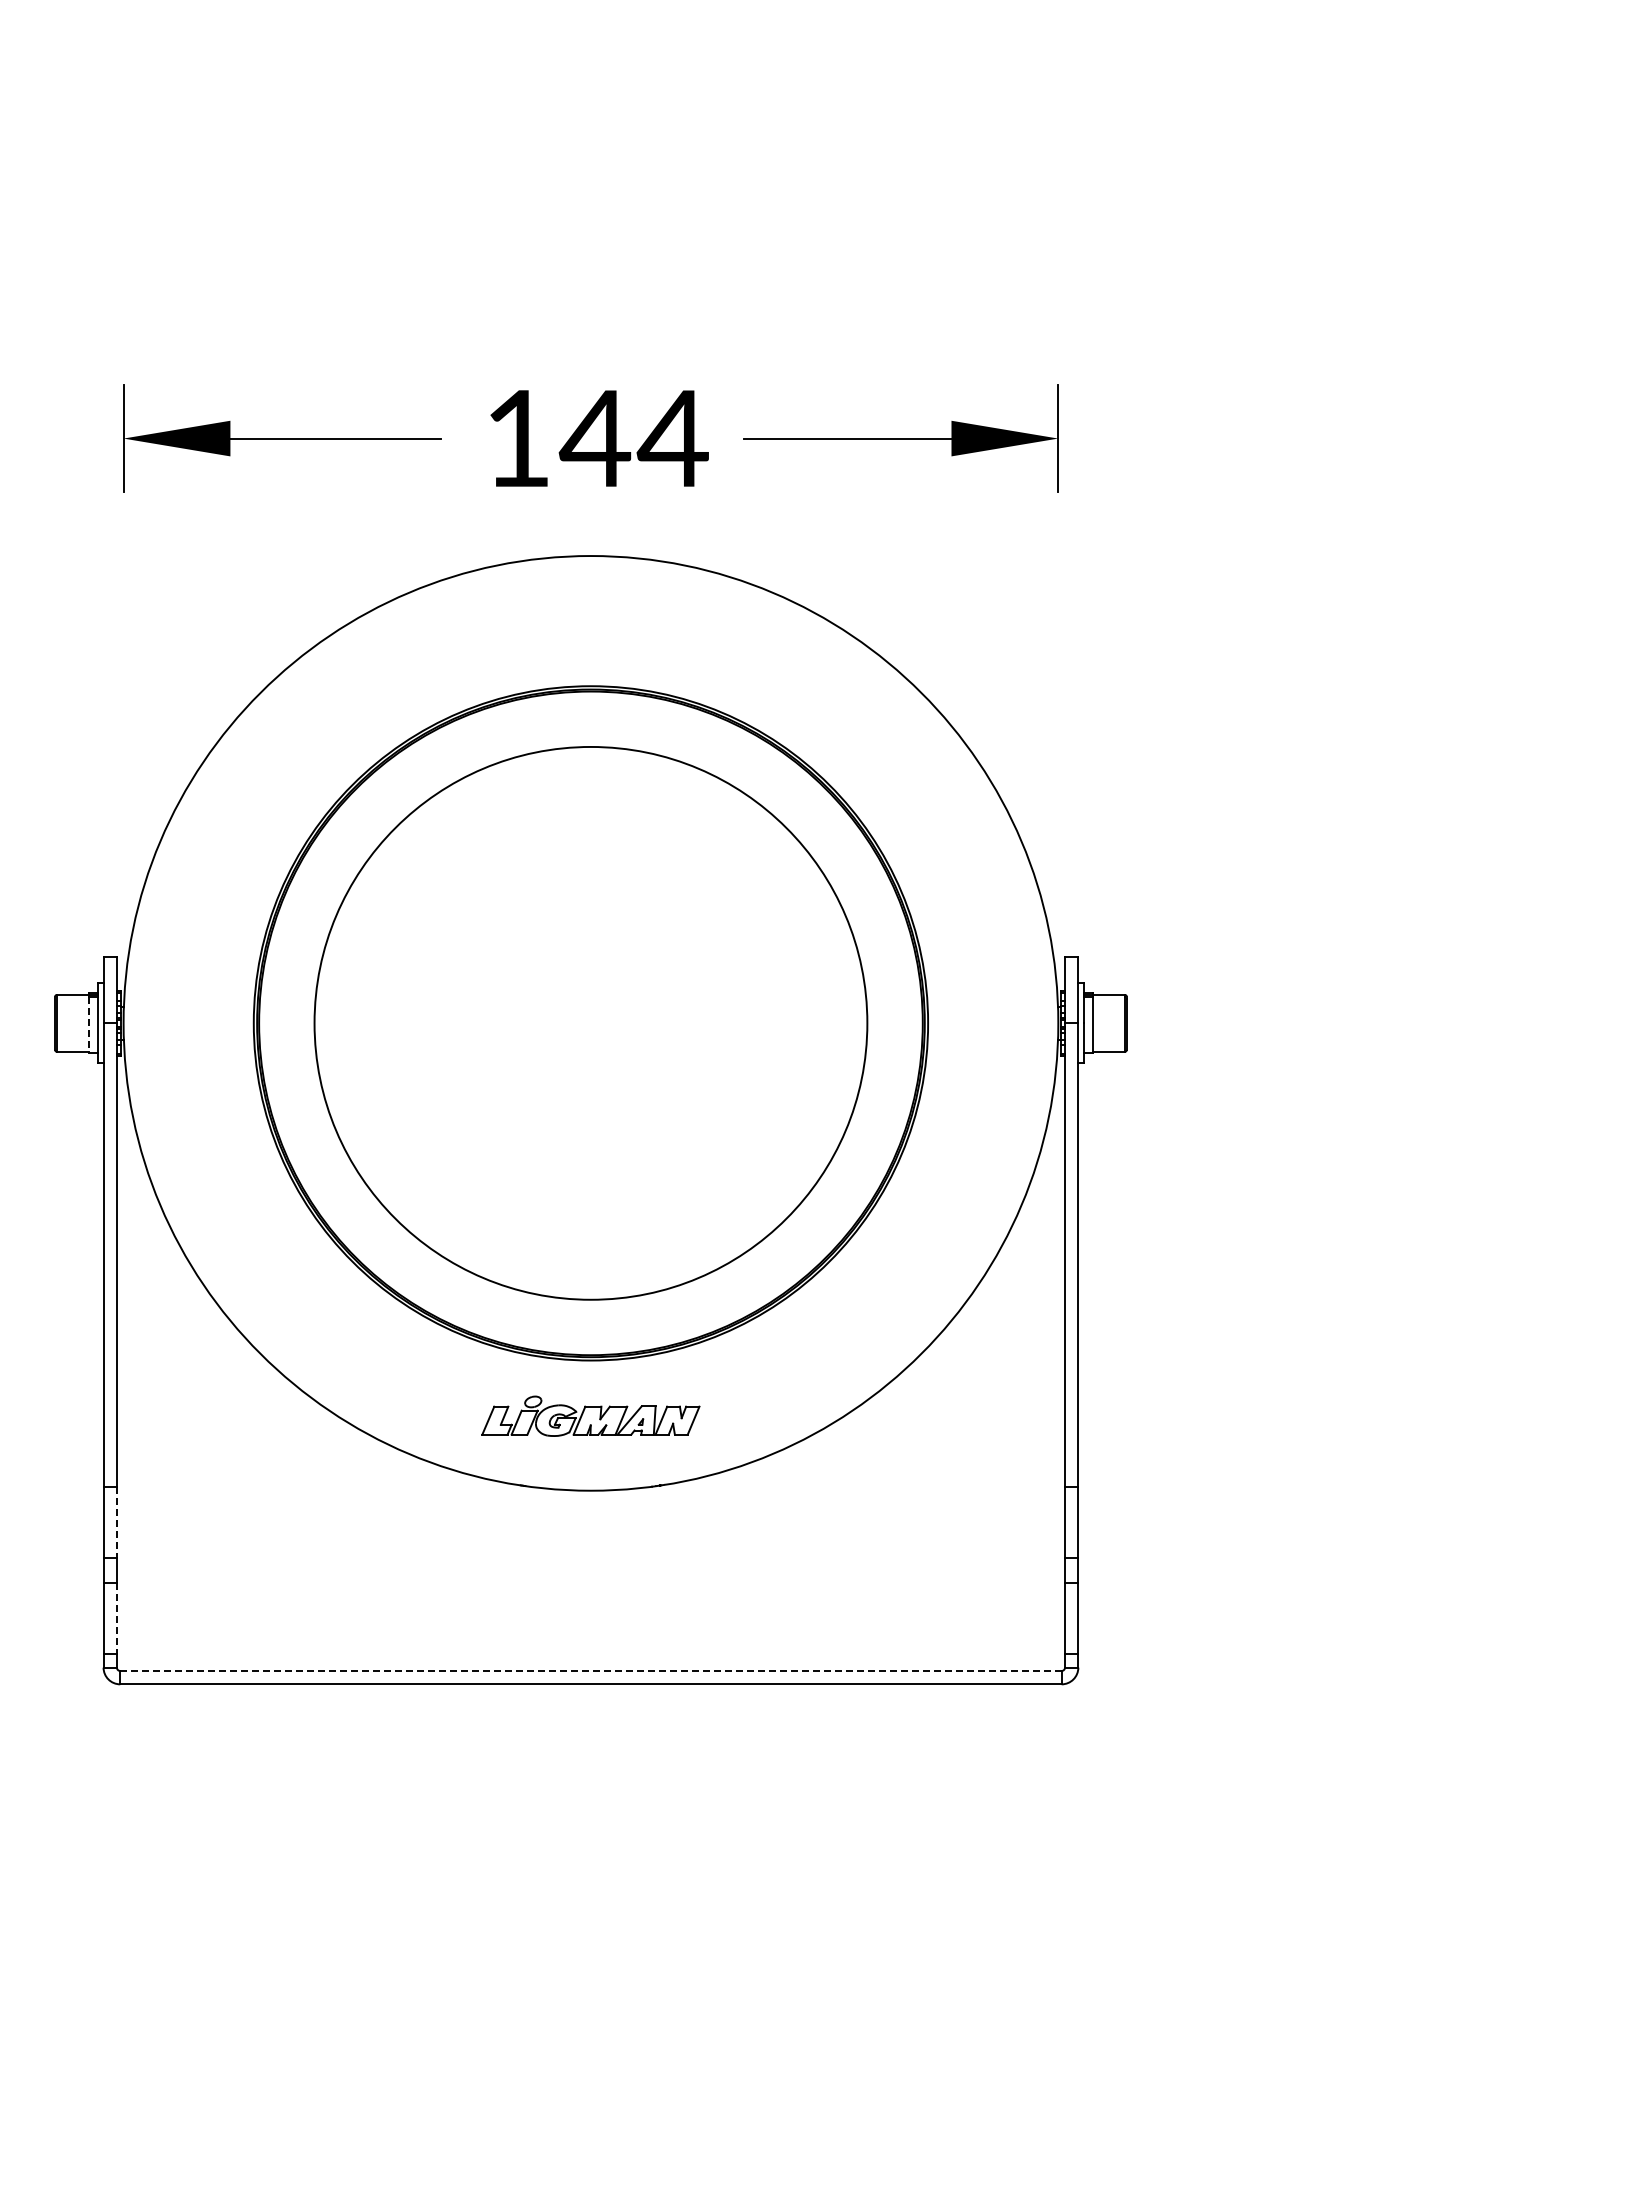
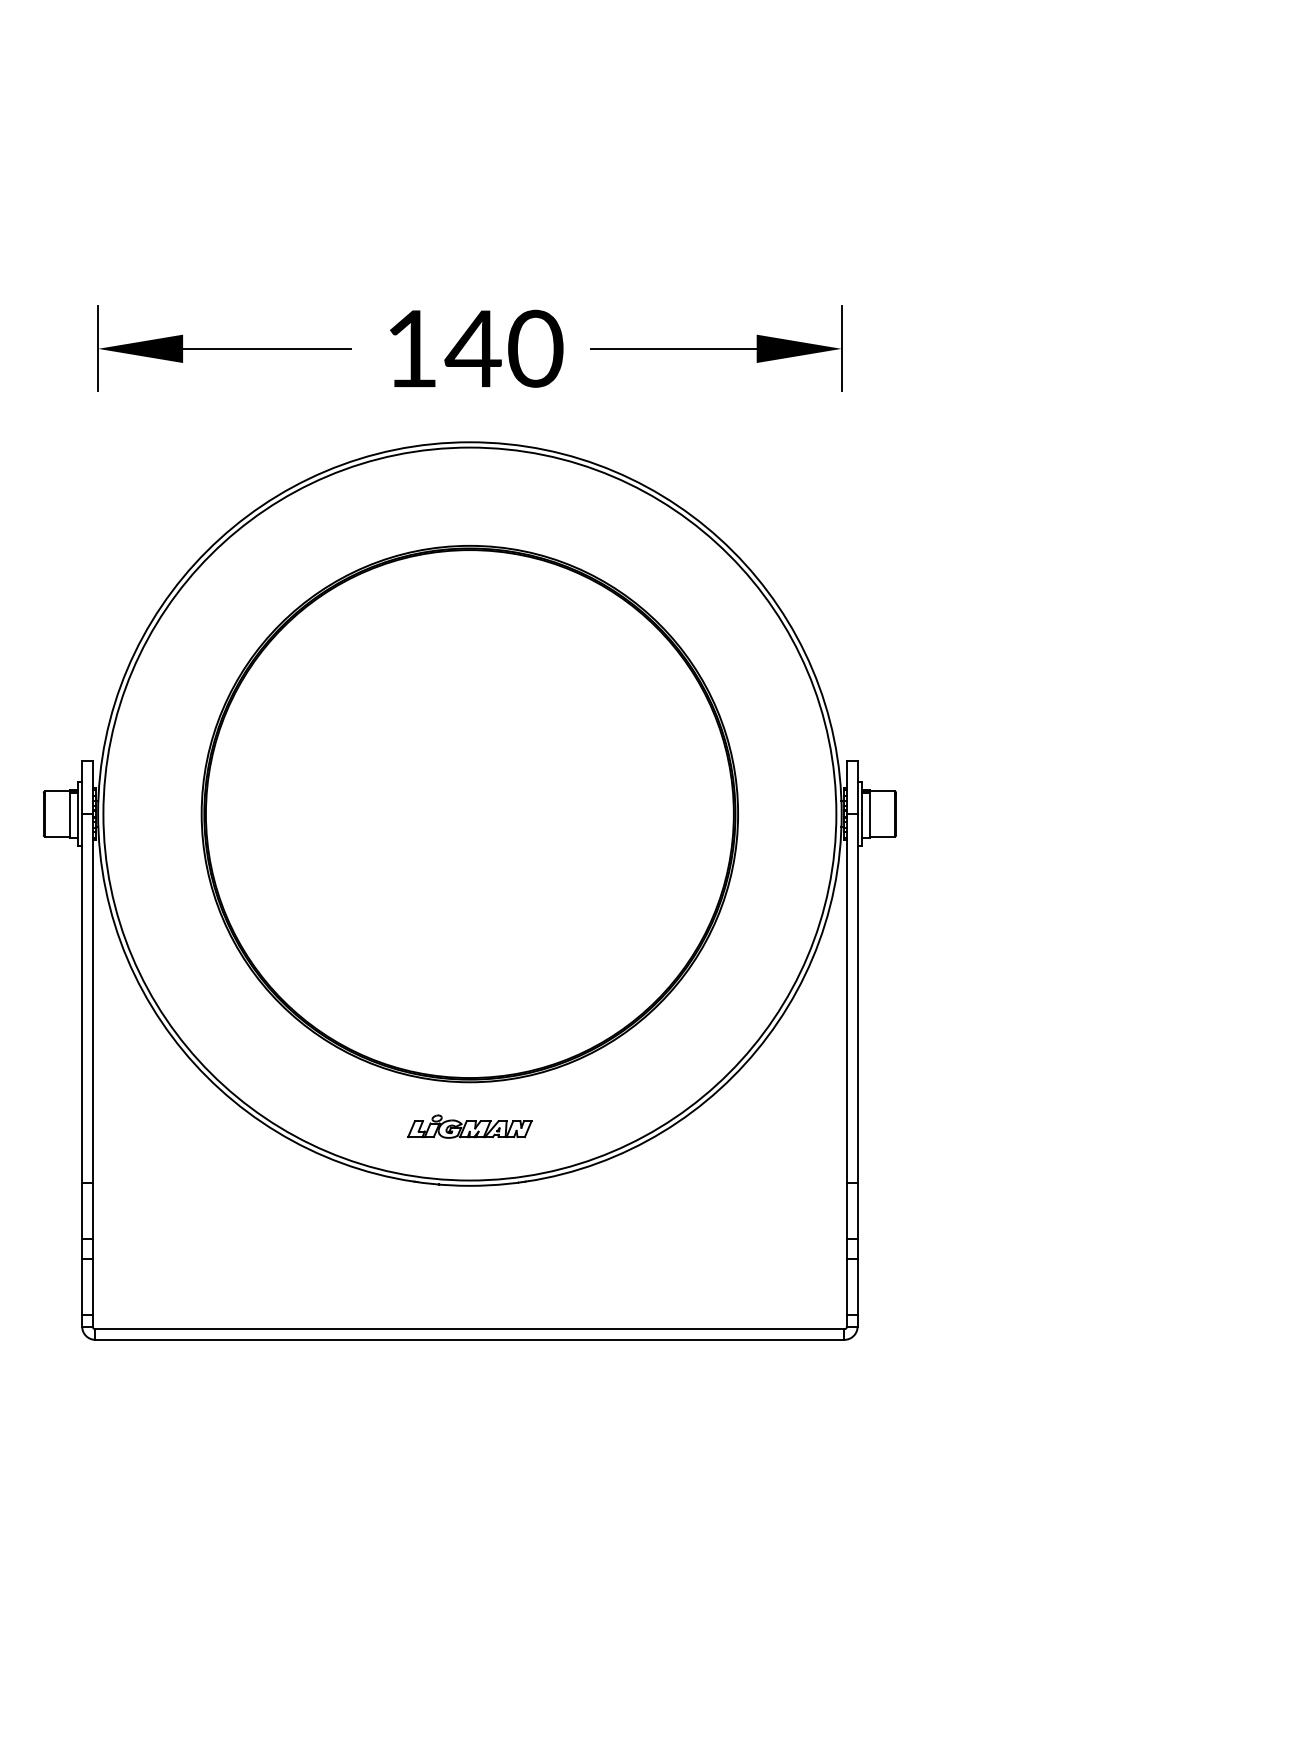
text: (672, 438) -> (534, 348), 144 -> 140
circle: (590, 1023) -> (469, 814), size x1.67
line: (88, 1025) -> (70, 815), dashed -> solid
part: (590, 1416) -> (469, 1126), size x0.71
line: (116, 1523) -> (92, 1211), dashed -> solid
line: (116, 1618) -> (92, 1287), dashed -> solid
line: (590, 1671) -> (469, 1329), dashed -> solid

